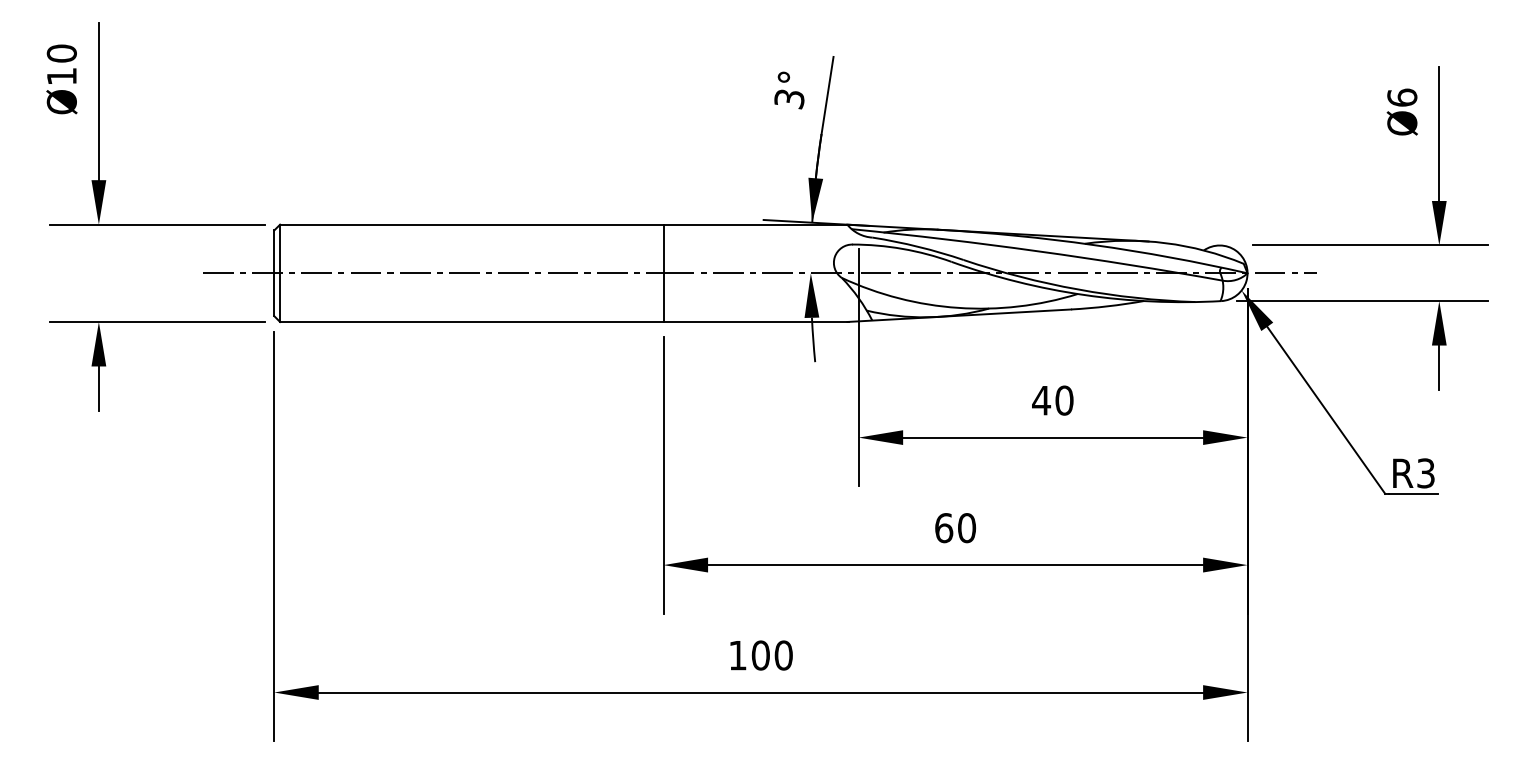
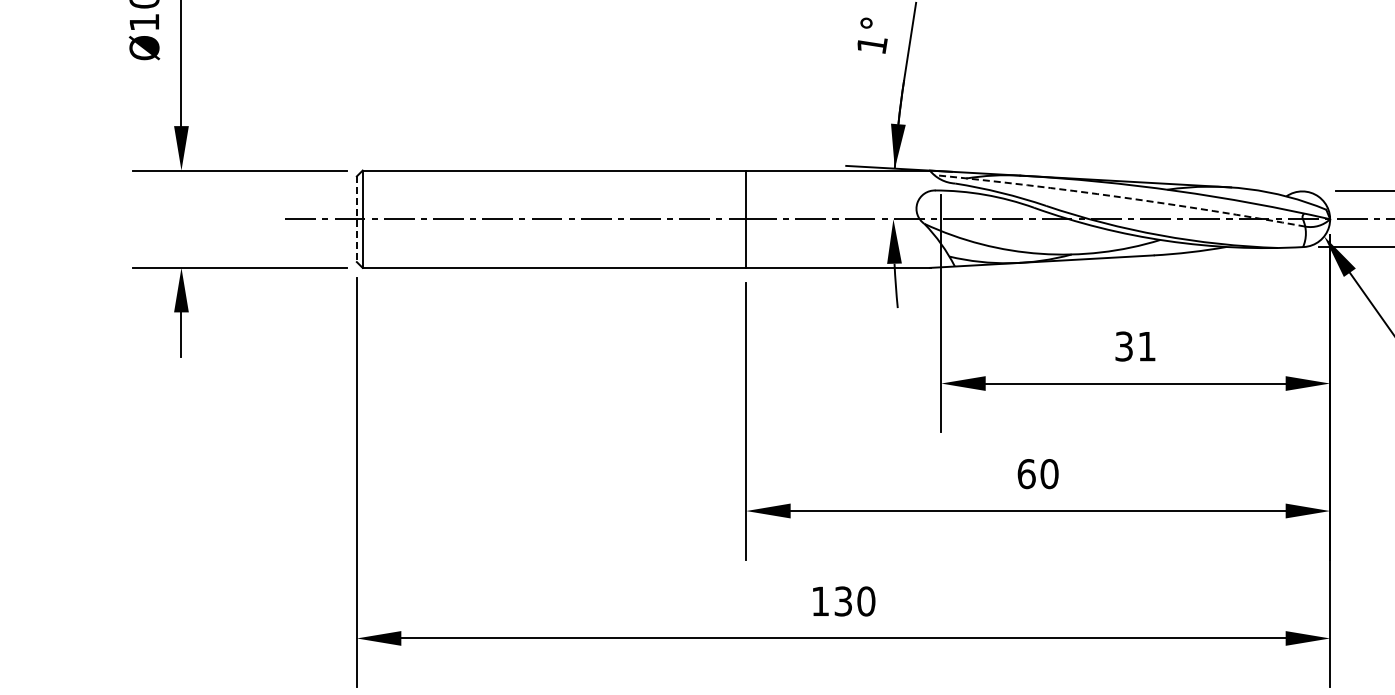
text: (789, 99) -> (872, 45), 3° -> 1°
arc: (1037, 251) -> (1120, 197), solid -> dashed
line: (274, 273) -> (357, 219), solid -> dashed
text: (1052, 400) -> (1135, 346), 40 -> 31
text: (760, 655) -> (843, 601), 100 -> 130

